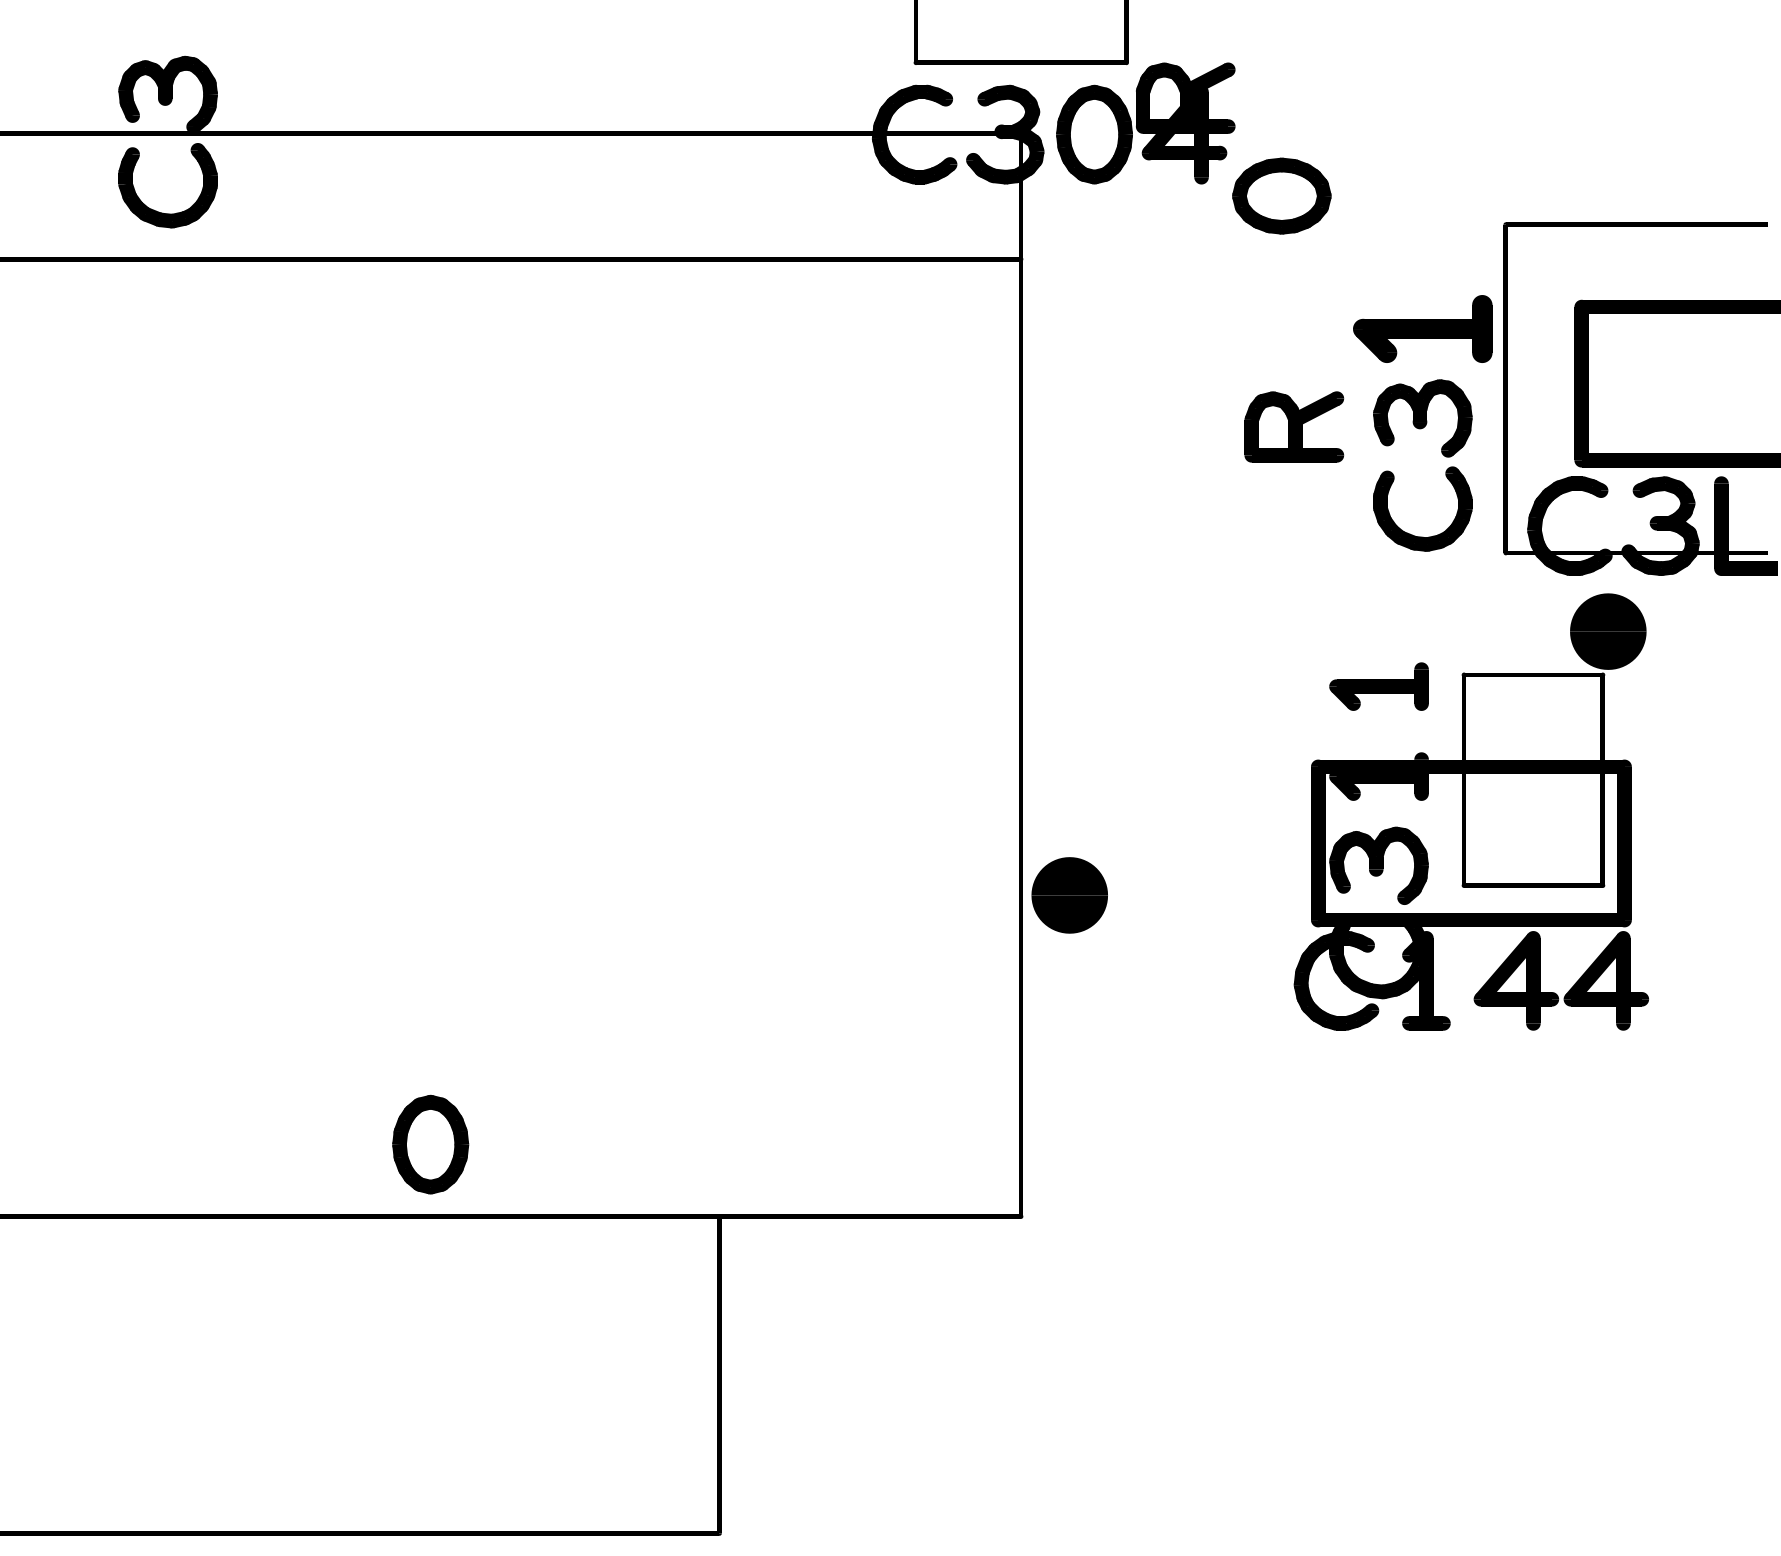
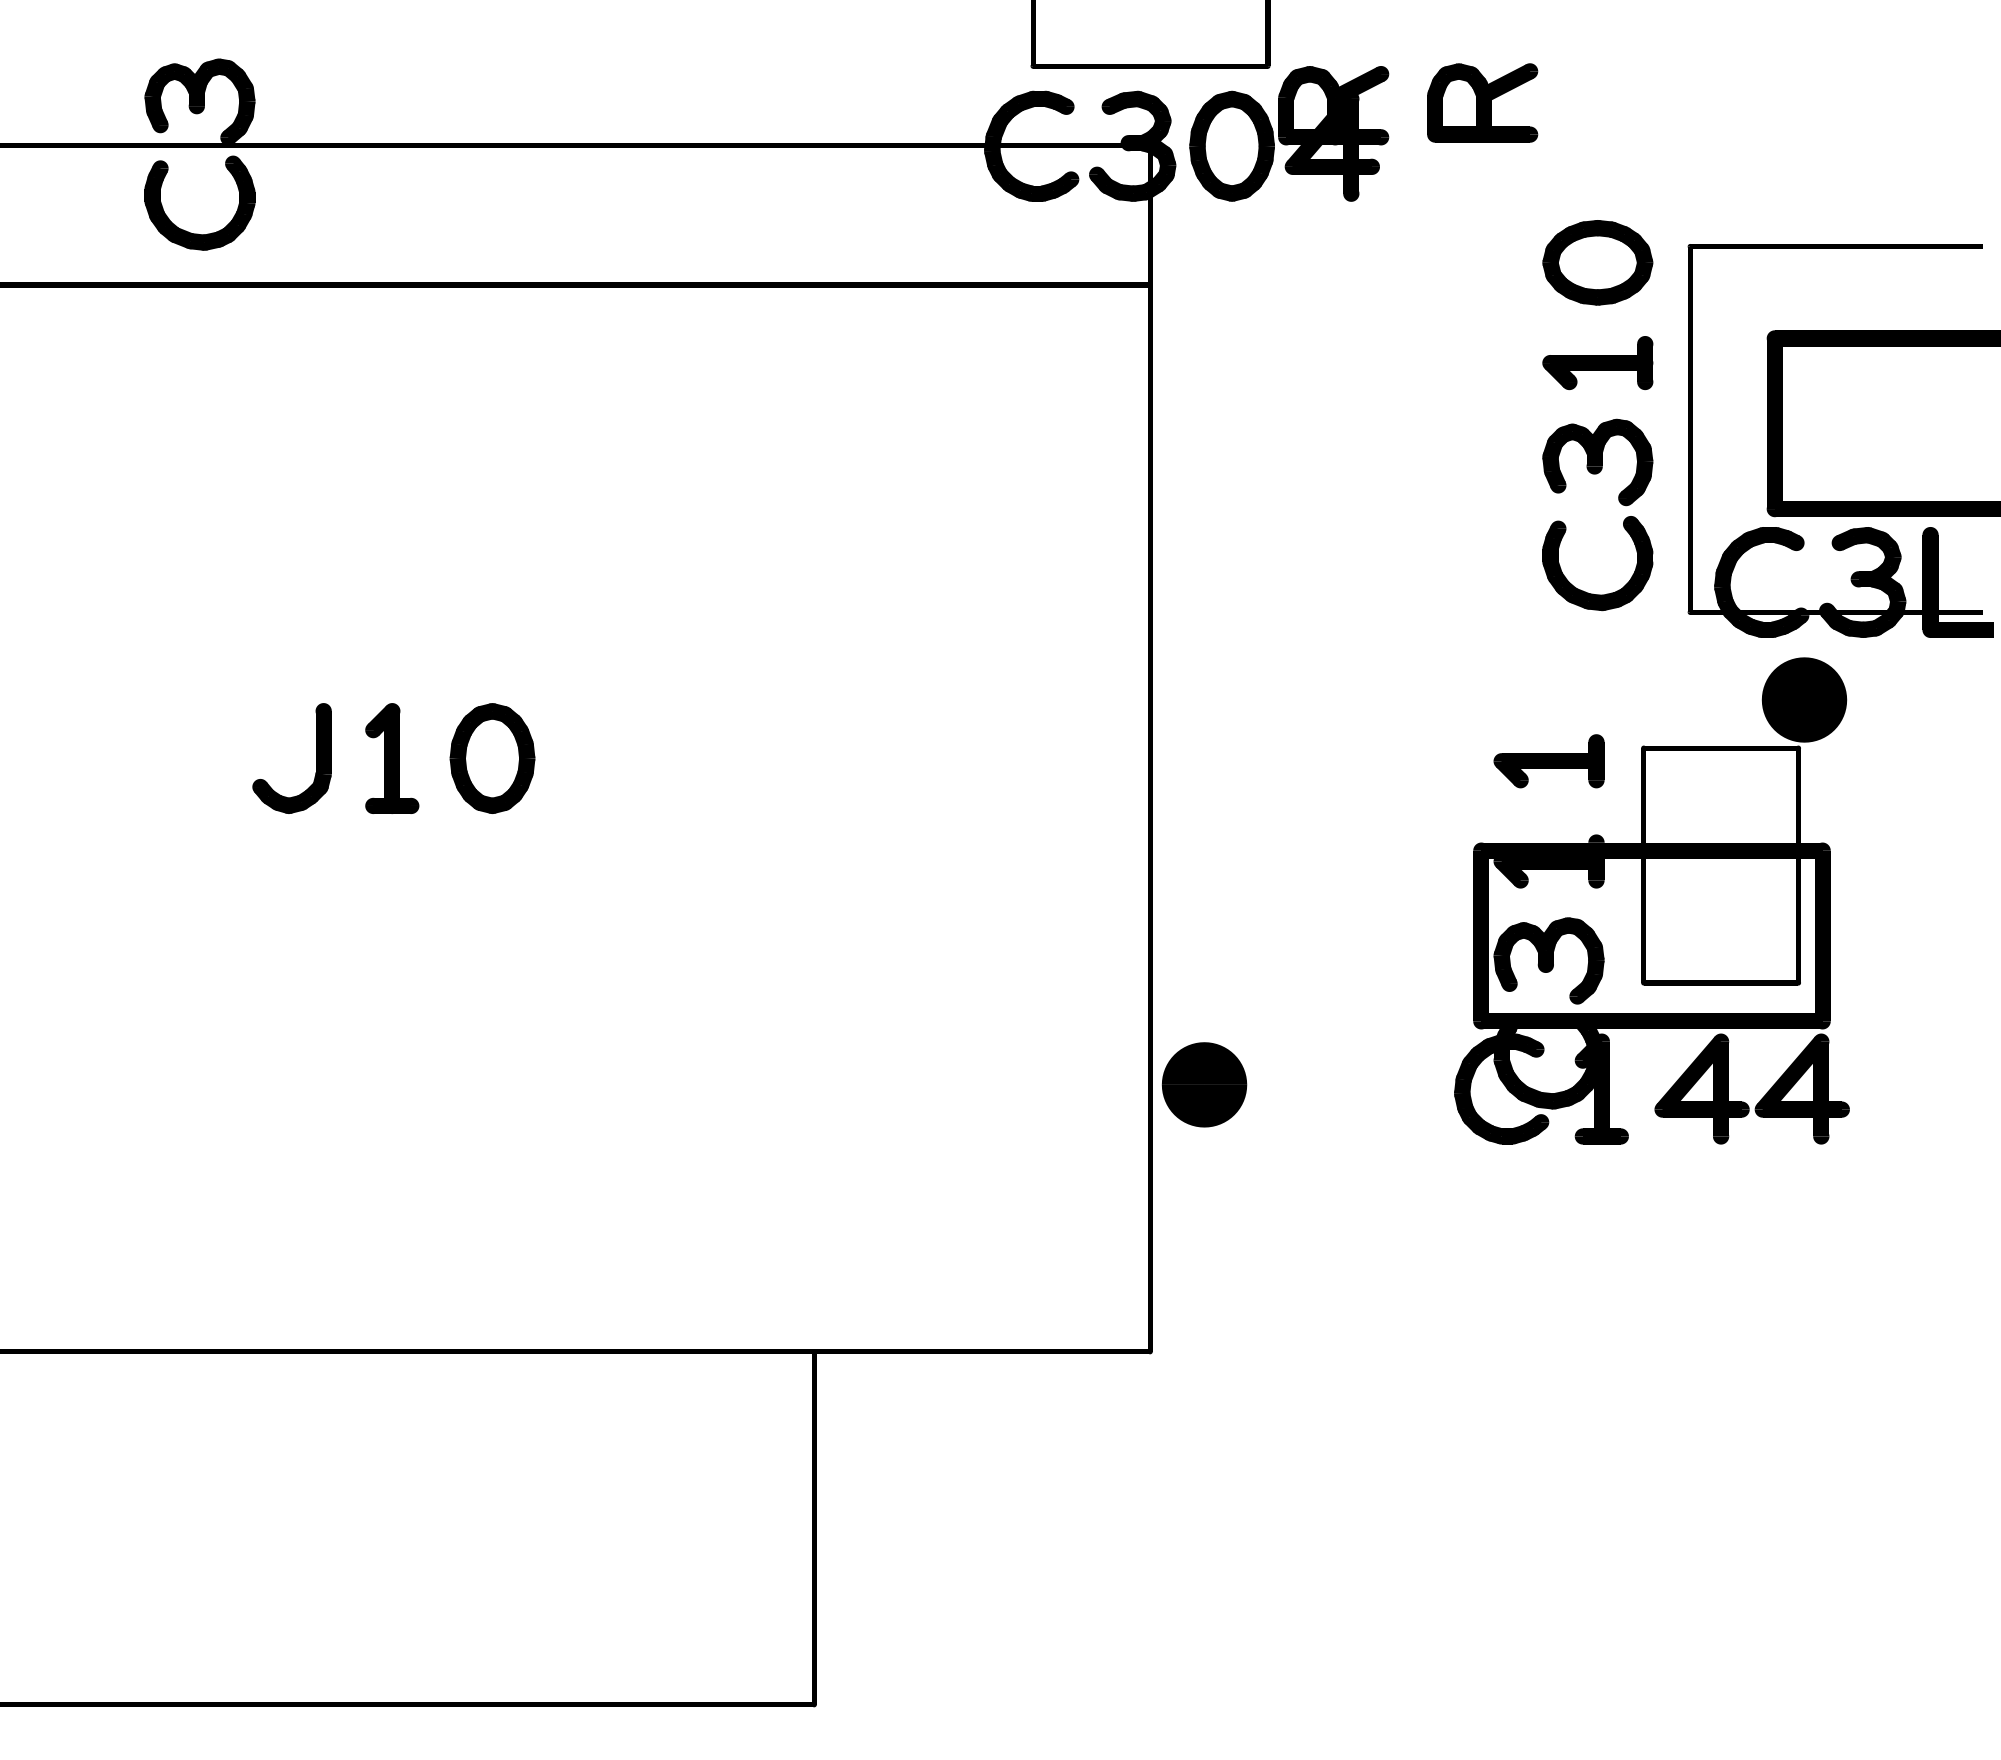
part: (1281, 195) -> (1597, 262), moved
part: (1422, 329) -> (1597, 363), size x0.71
part: (1294, 426) -> (1482, 102), moved
part: (272, 684) -> (316, 758), added
part: (340, 684) -> (392, 758), added
part: (1069, 895) -> (1204, 1084), moved
part: (430, 1144) -> (492, 758), moved

